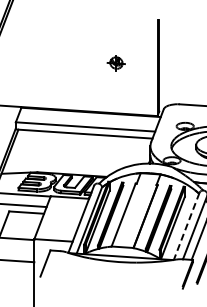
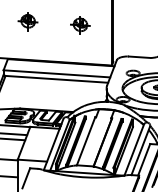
part: (47, 58) -> (27, 21), added
part: (116, 63) -> (80, 25), size x1.43
line: (186, 226) -> (134, 150), dashed -> solid

